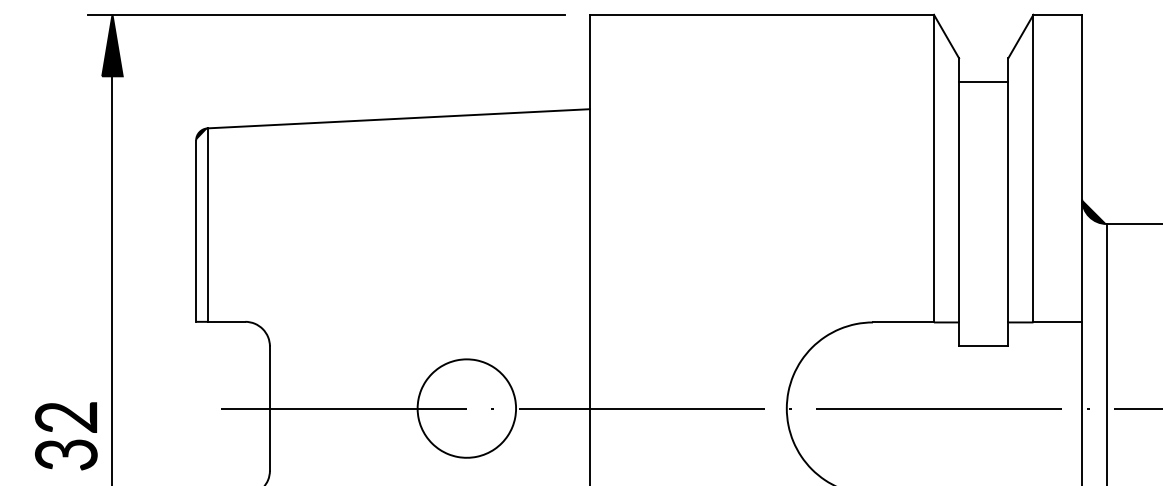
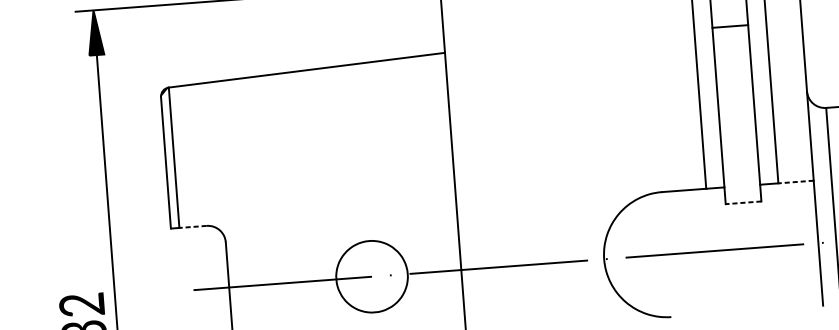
line: (983, 82) -> (730, 26), moved
fill: (1094, 211) -> (816, 99), removed
line: (226, 321) -> (192, 226), solid -> dashed
line: (1057, 322) -> (795, 182), solid -> dashed
line: (983, 345) -> (743, 202), solid -> dashed

